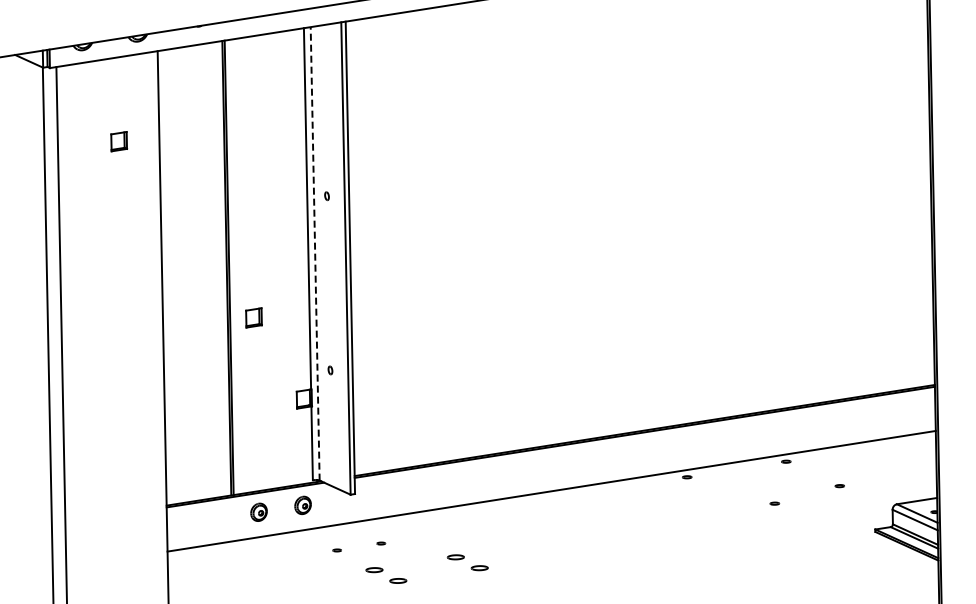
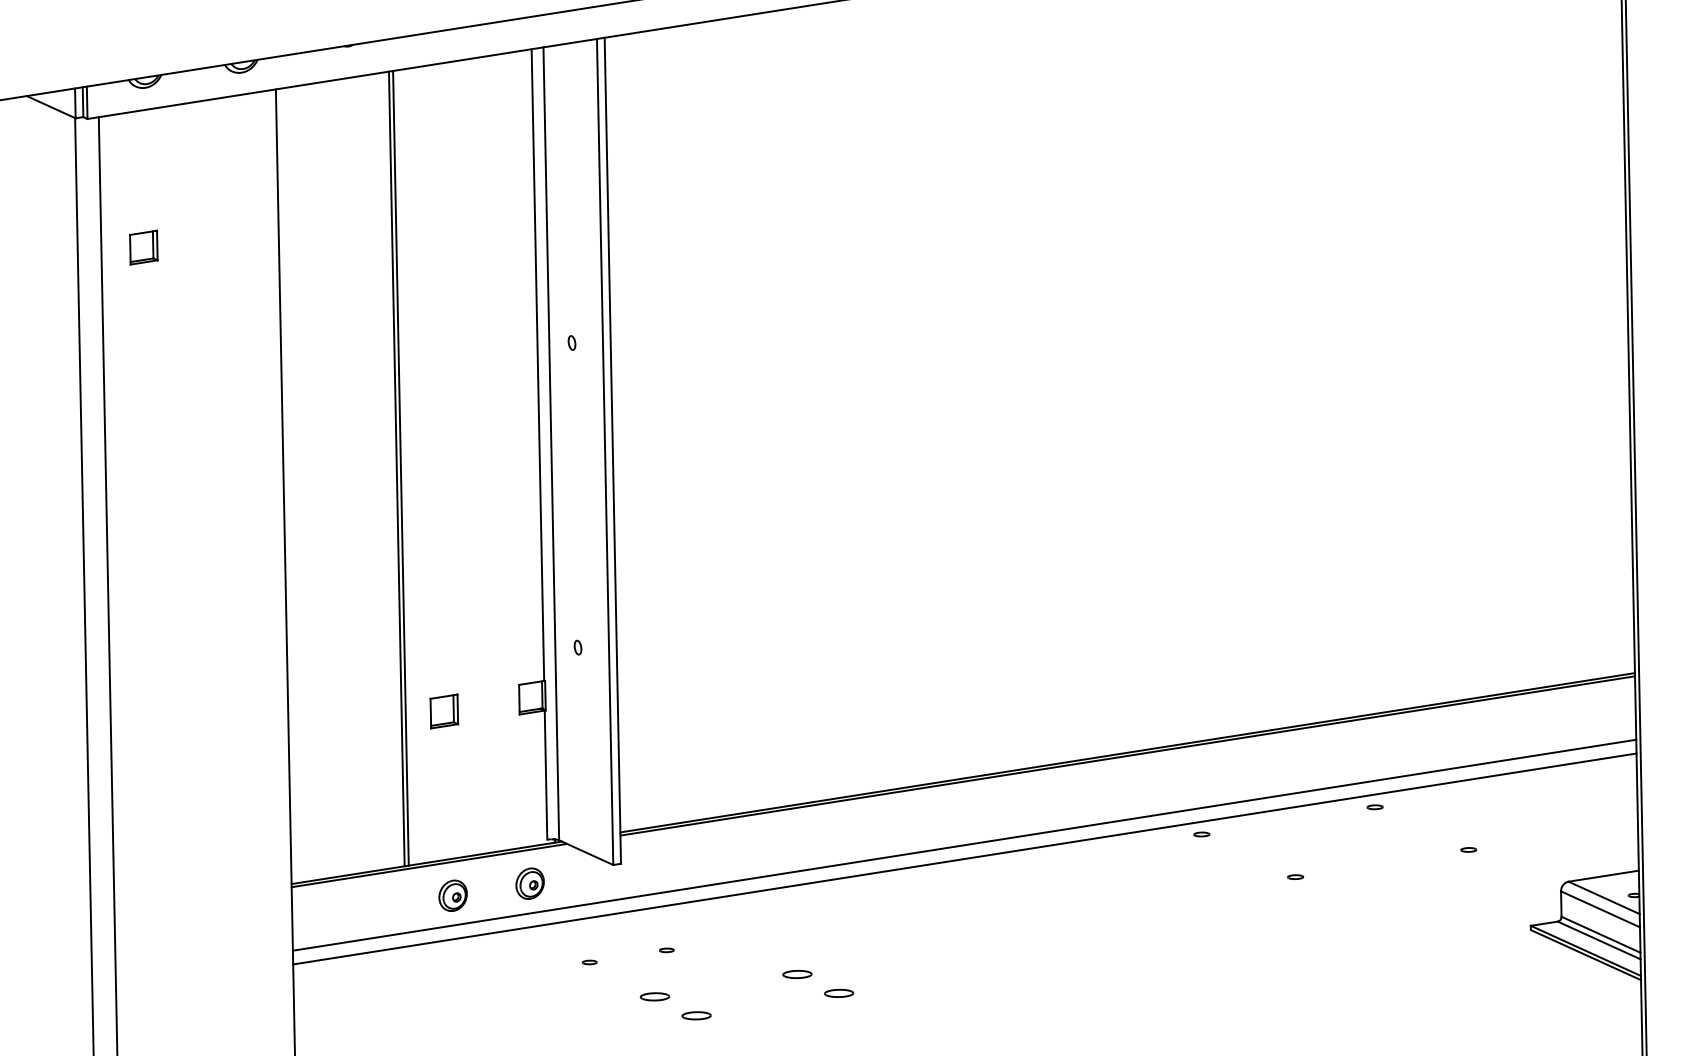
part: (119, 141) -> (144, 247), moved
line: (315, 253) -> (551, 443), dashed -> solid
part: (253, 317) -> (443, 710), moved
line: (551, 483) -> (964, 845), added
part: (774, 503) -> (1295, 876), moved

